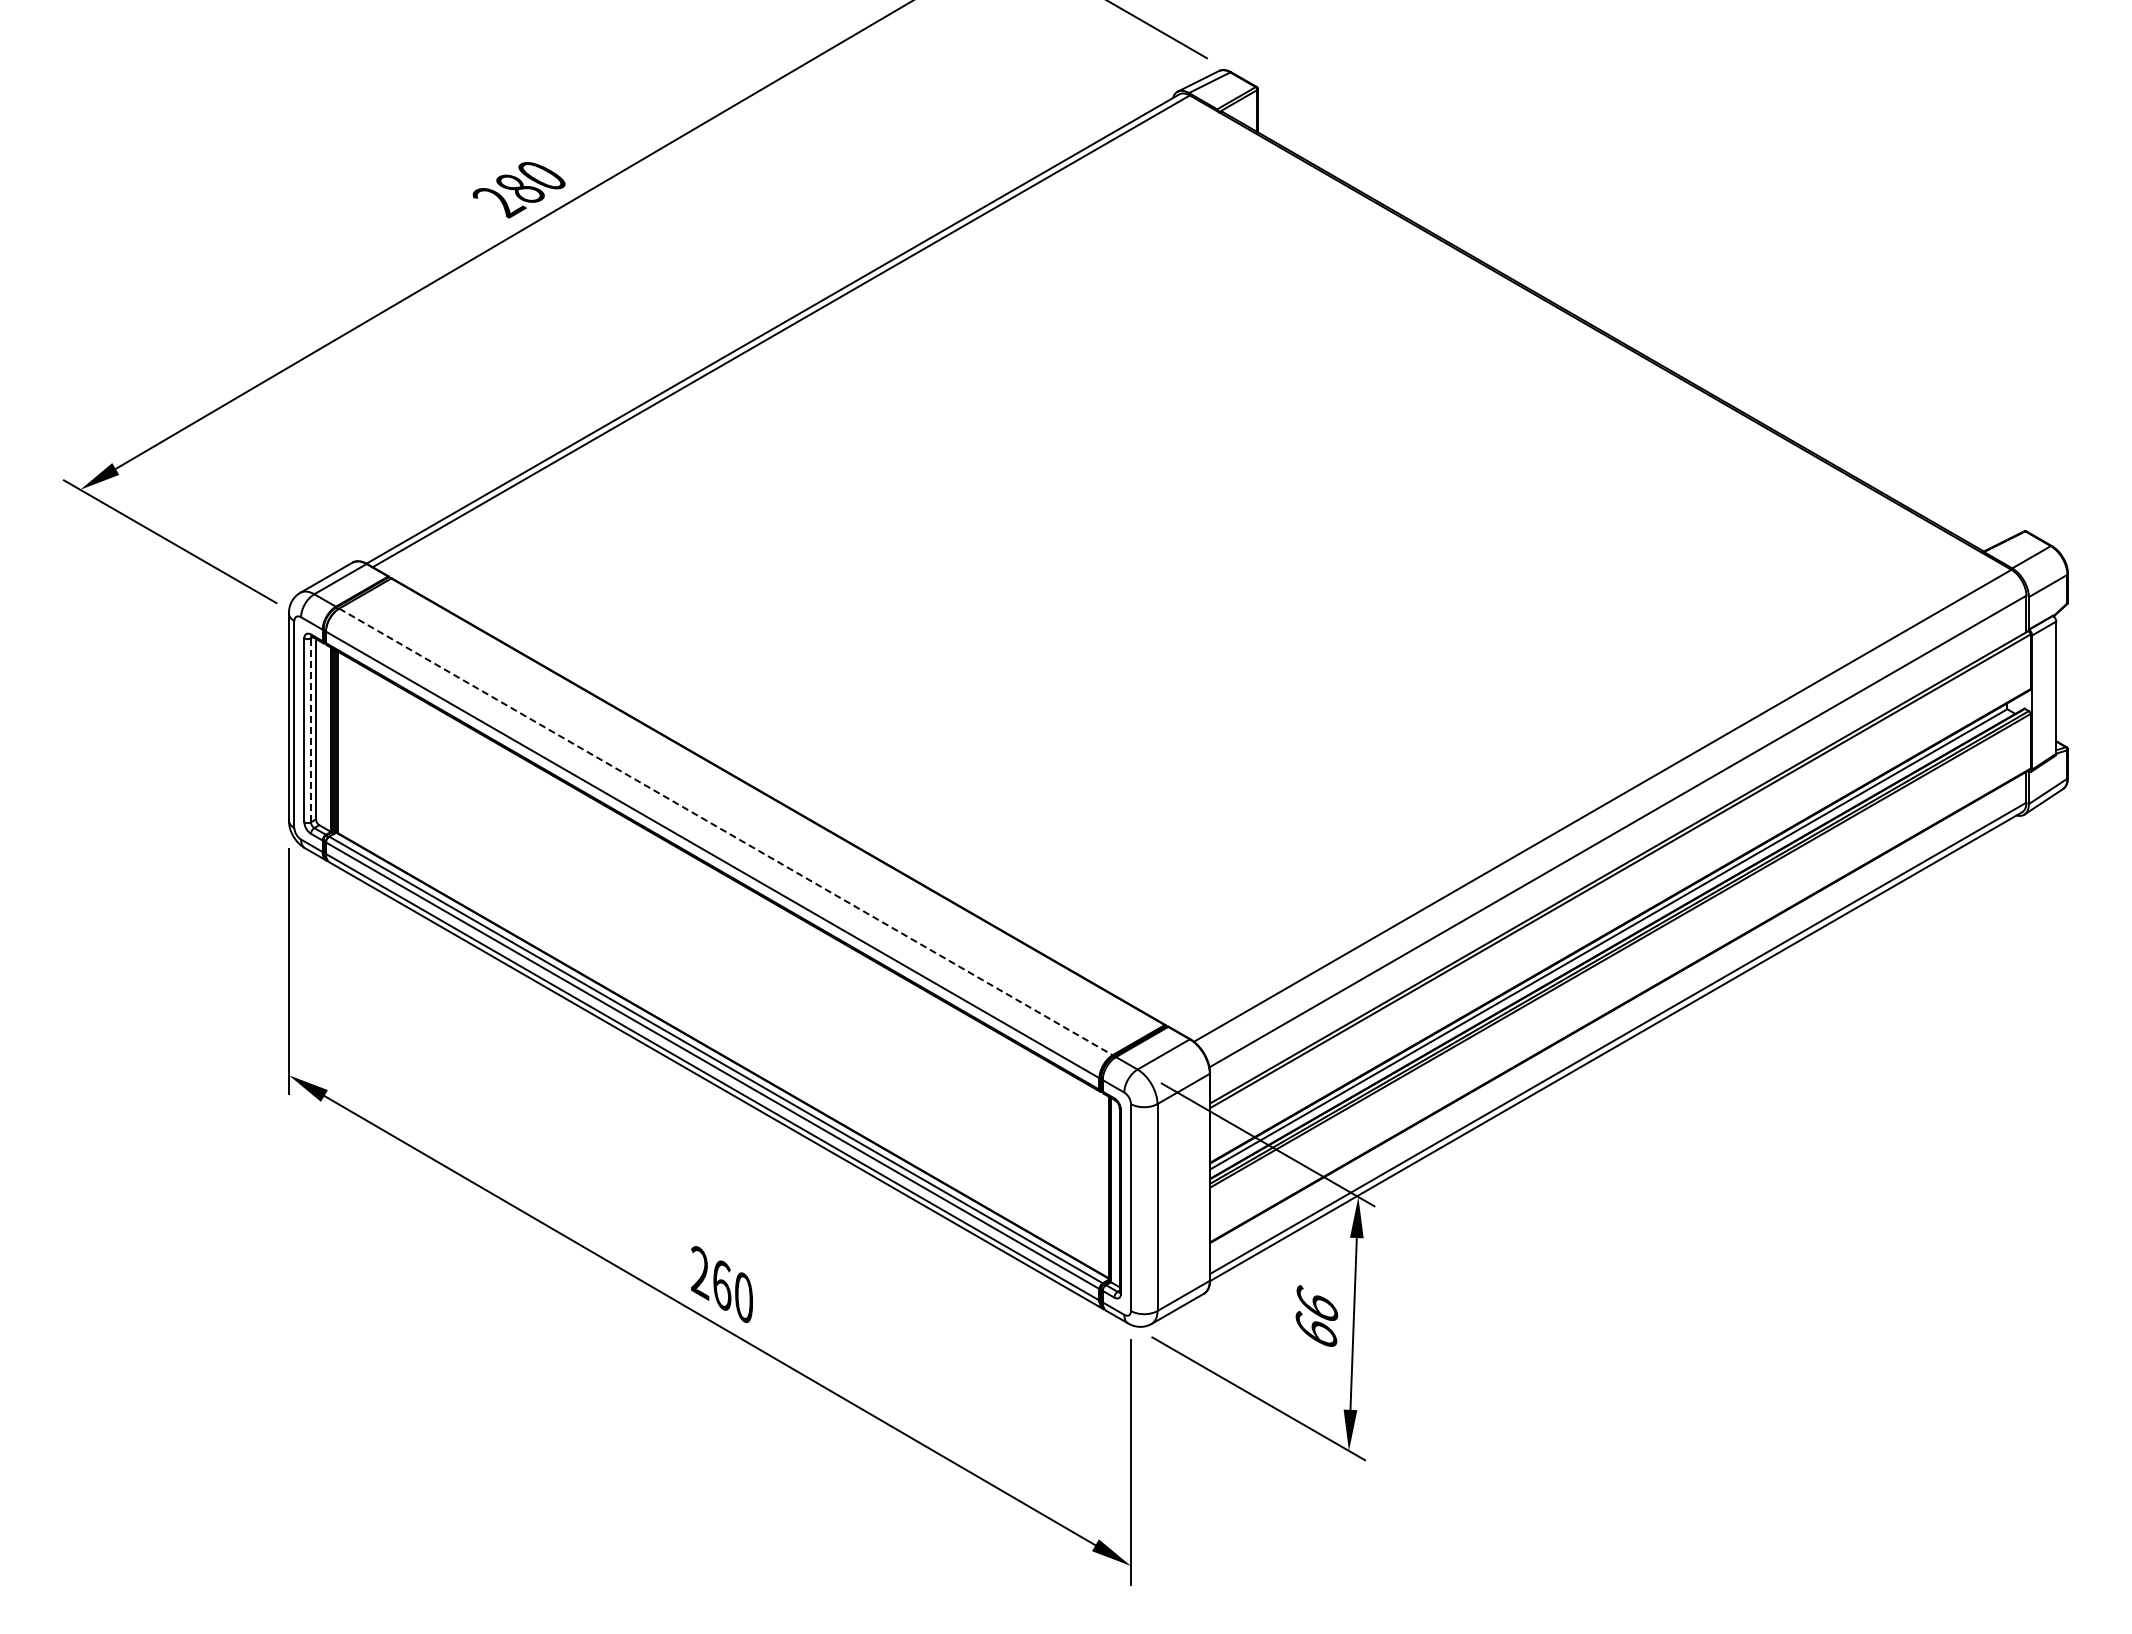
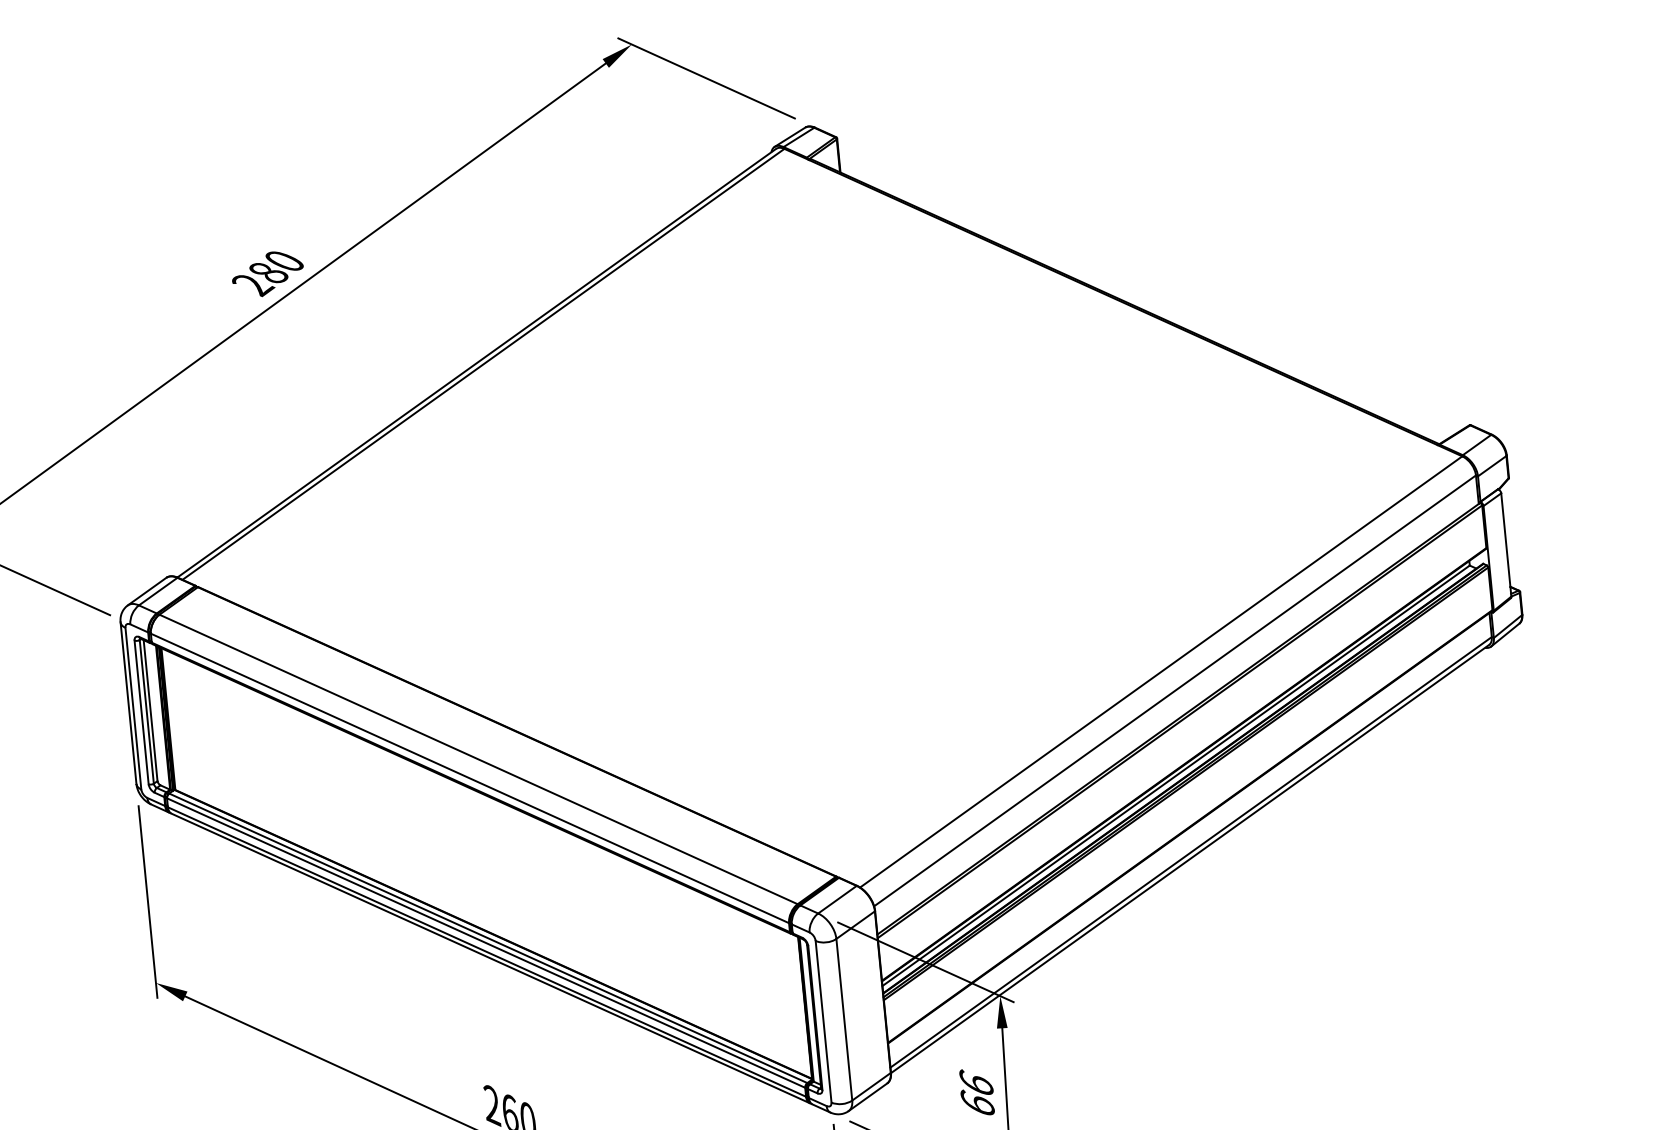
line: (311, 730) -> (147, 712), dashed -> solid
line: (725, 831) -> (478, 759), dashed -> solid

